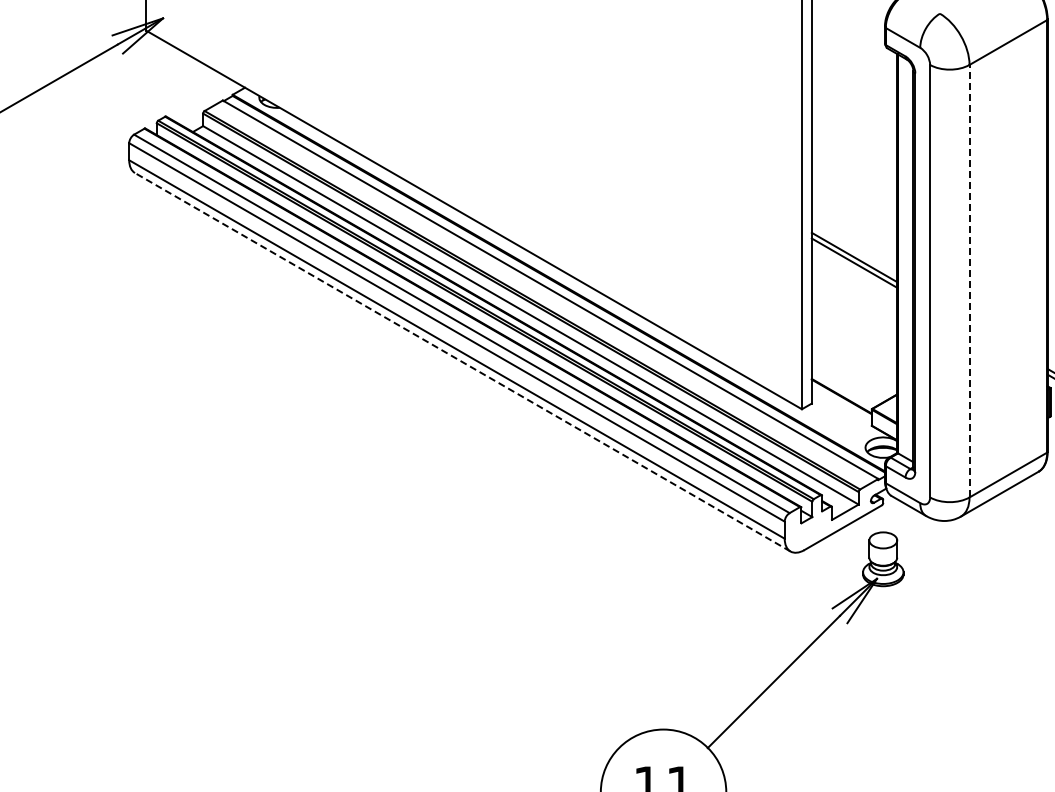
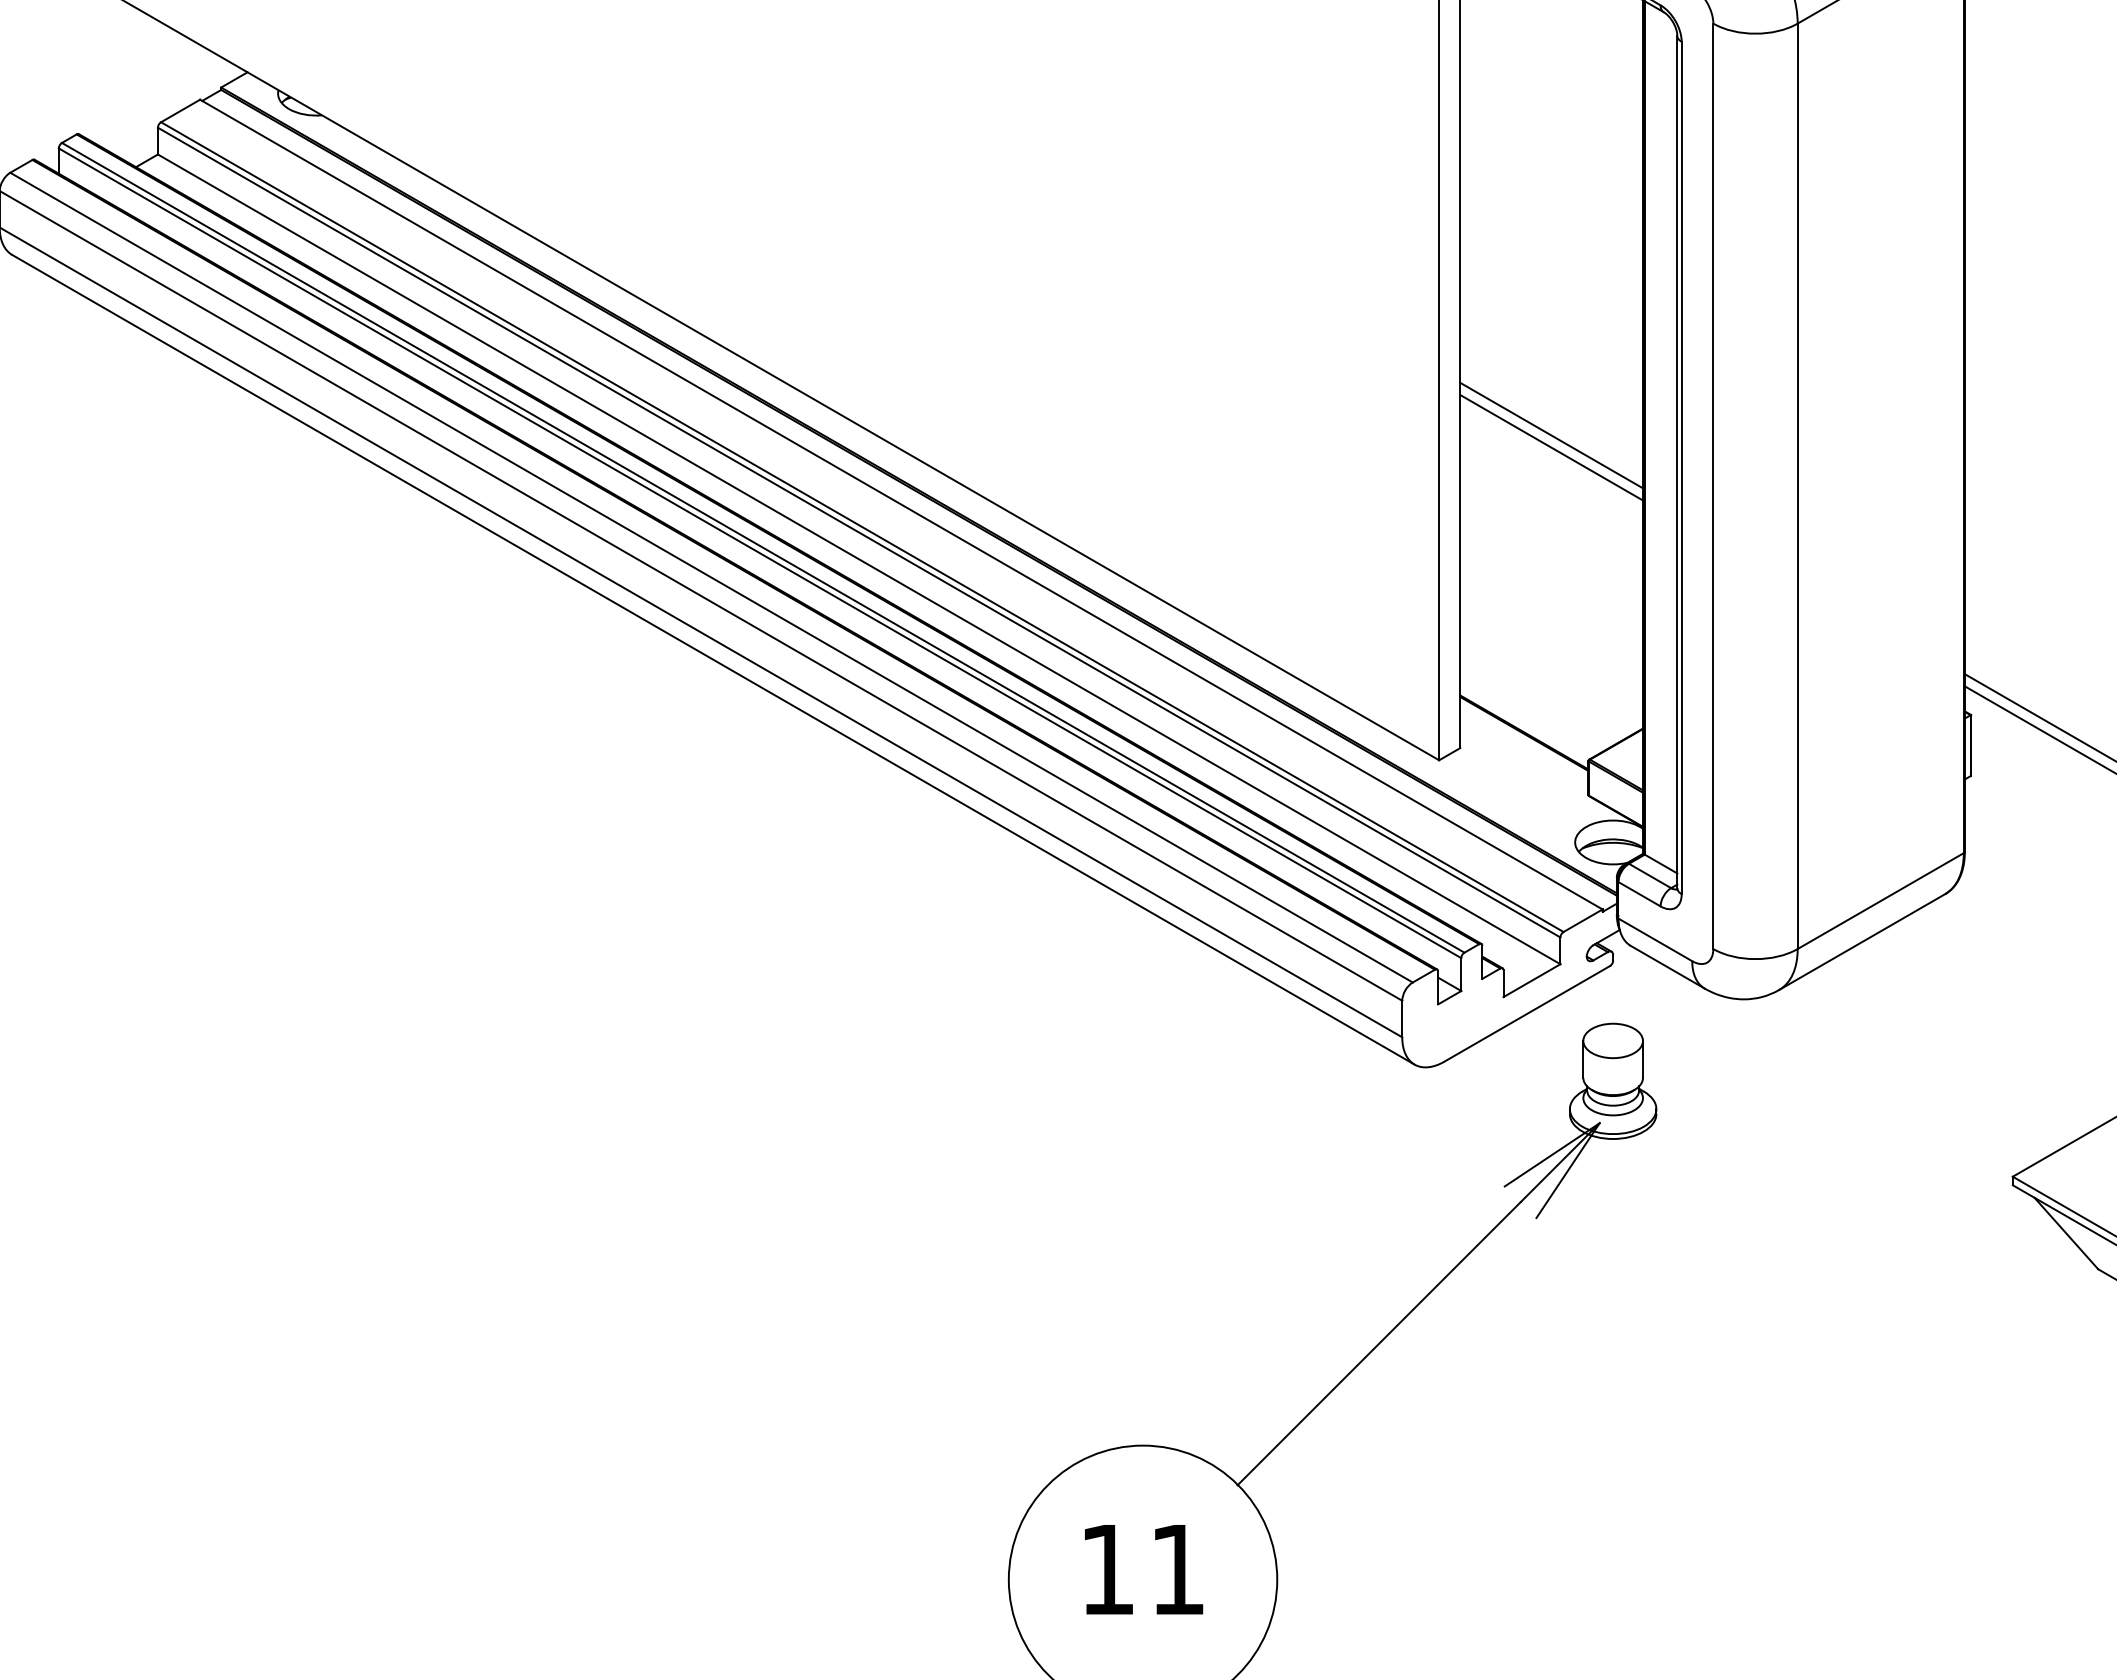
line: (969, 280) -> (1797, 484), dashed -> solid
line: (462, 362) -> (712, 660), dashed -> solid

